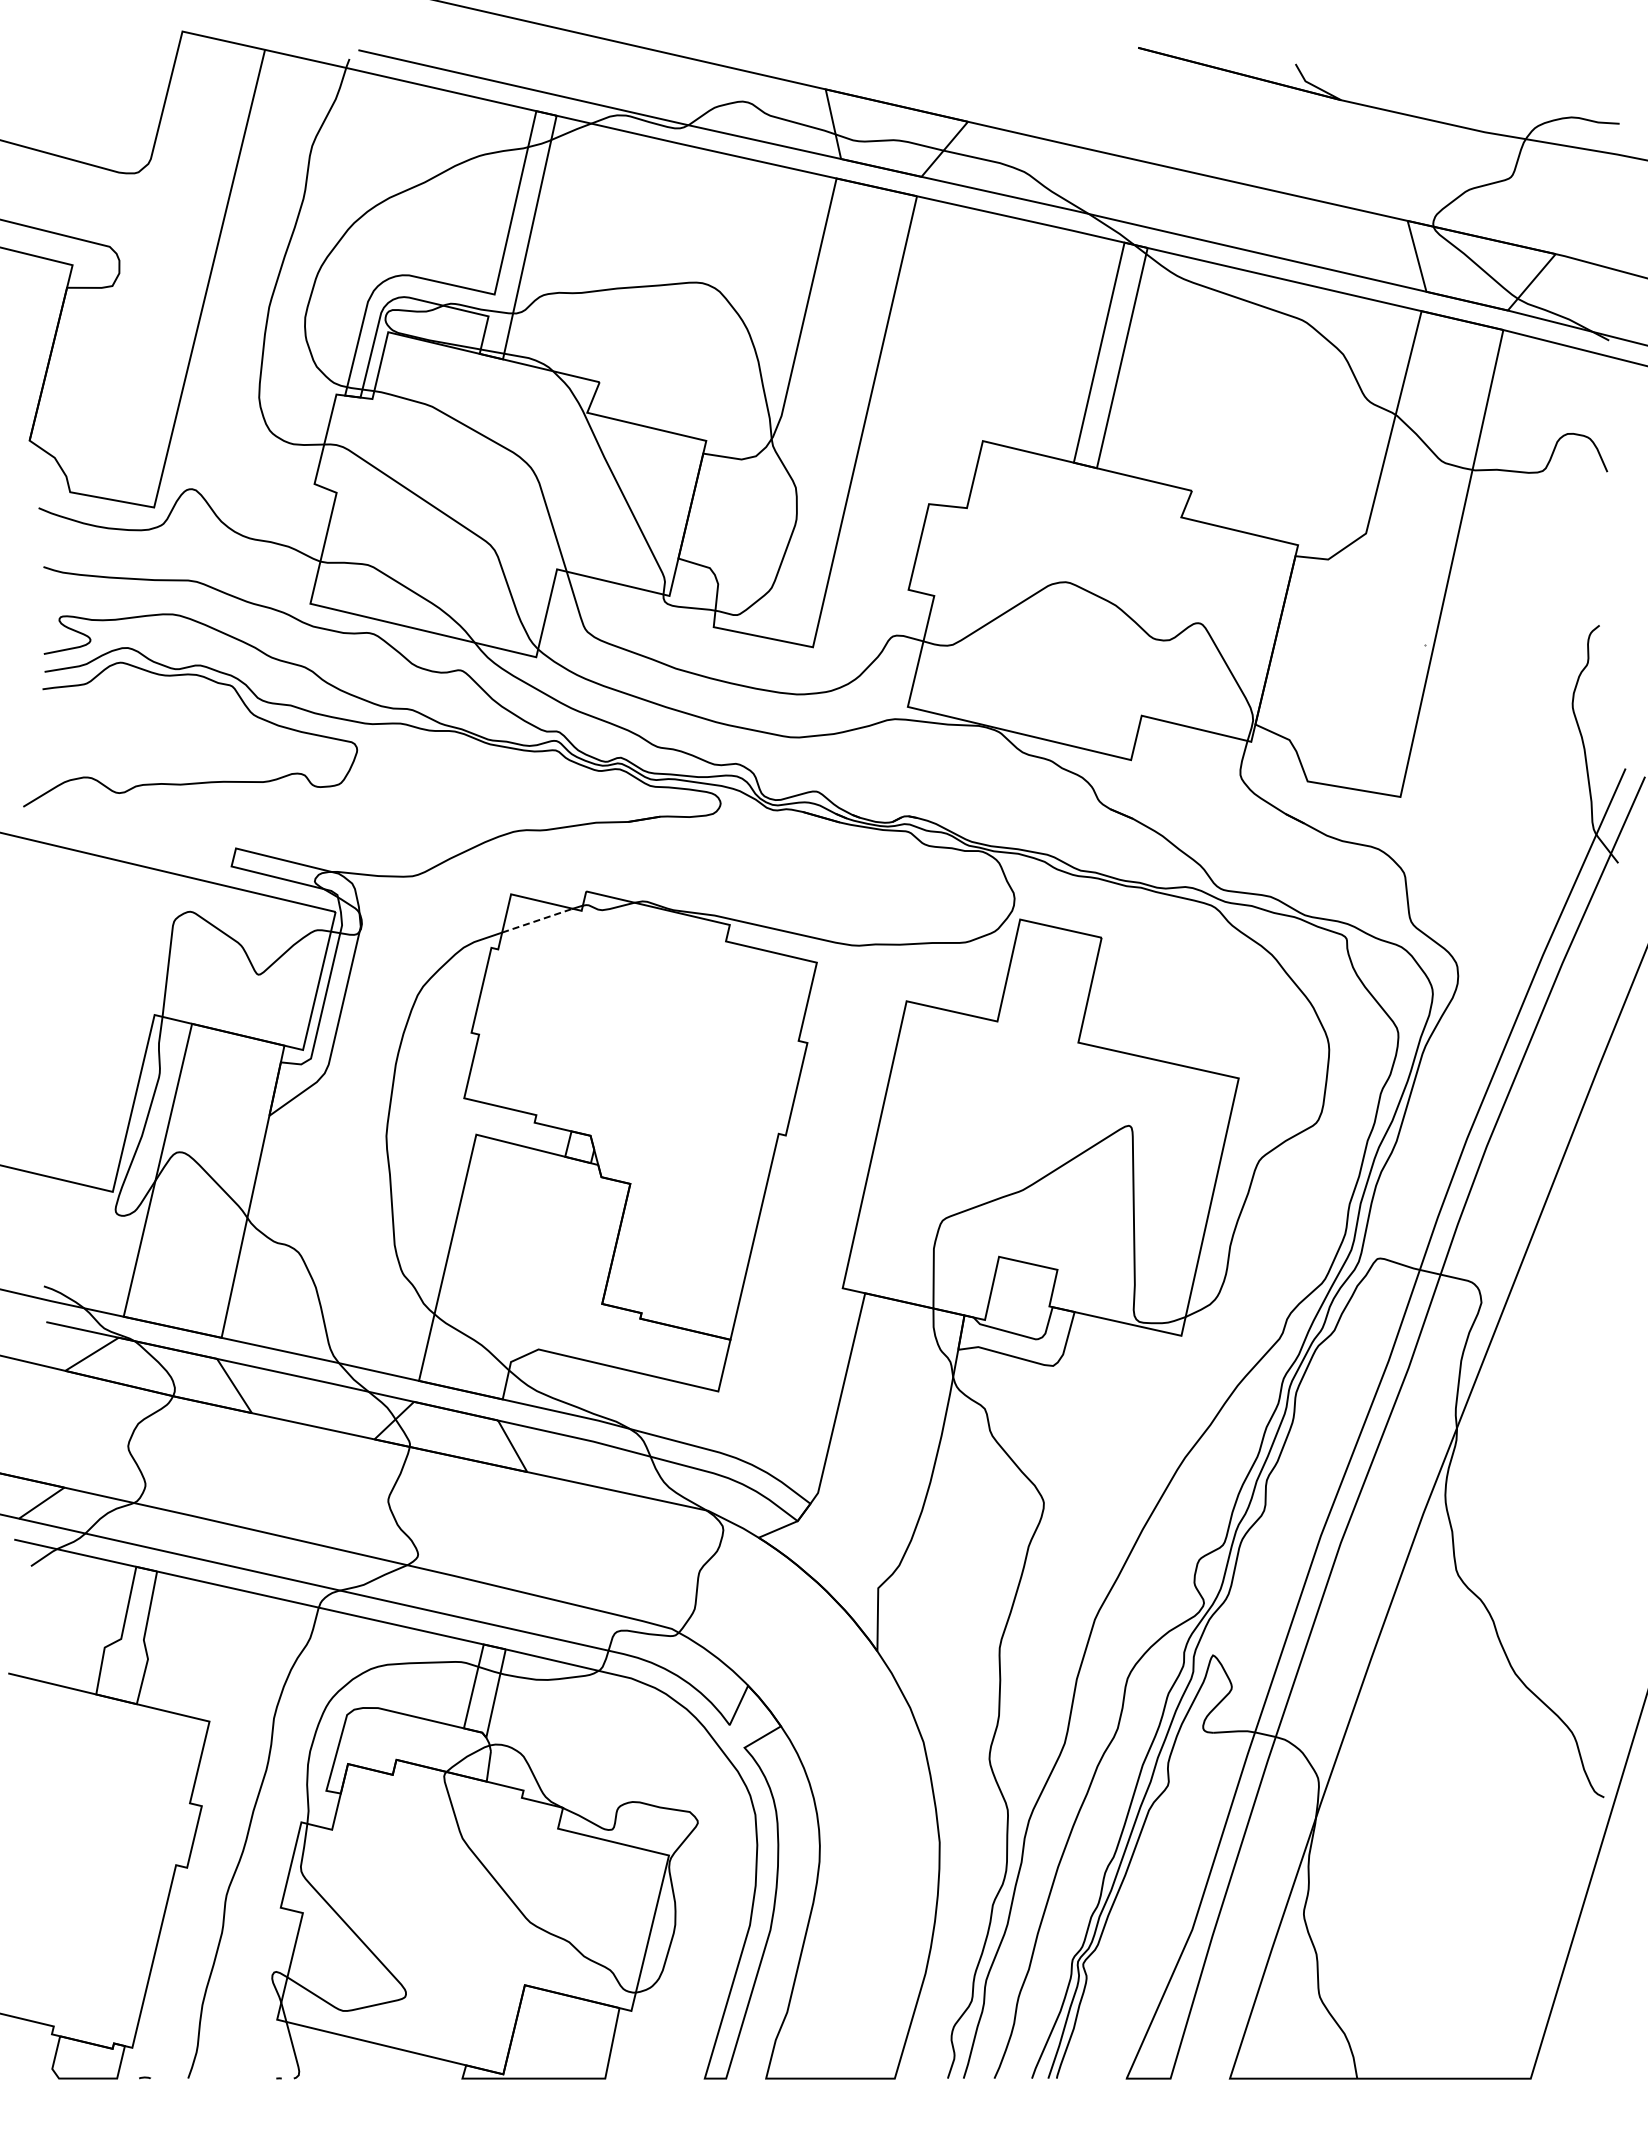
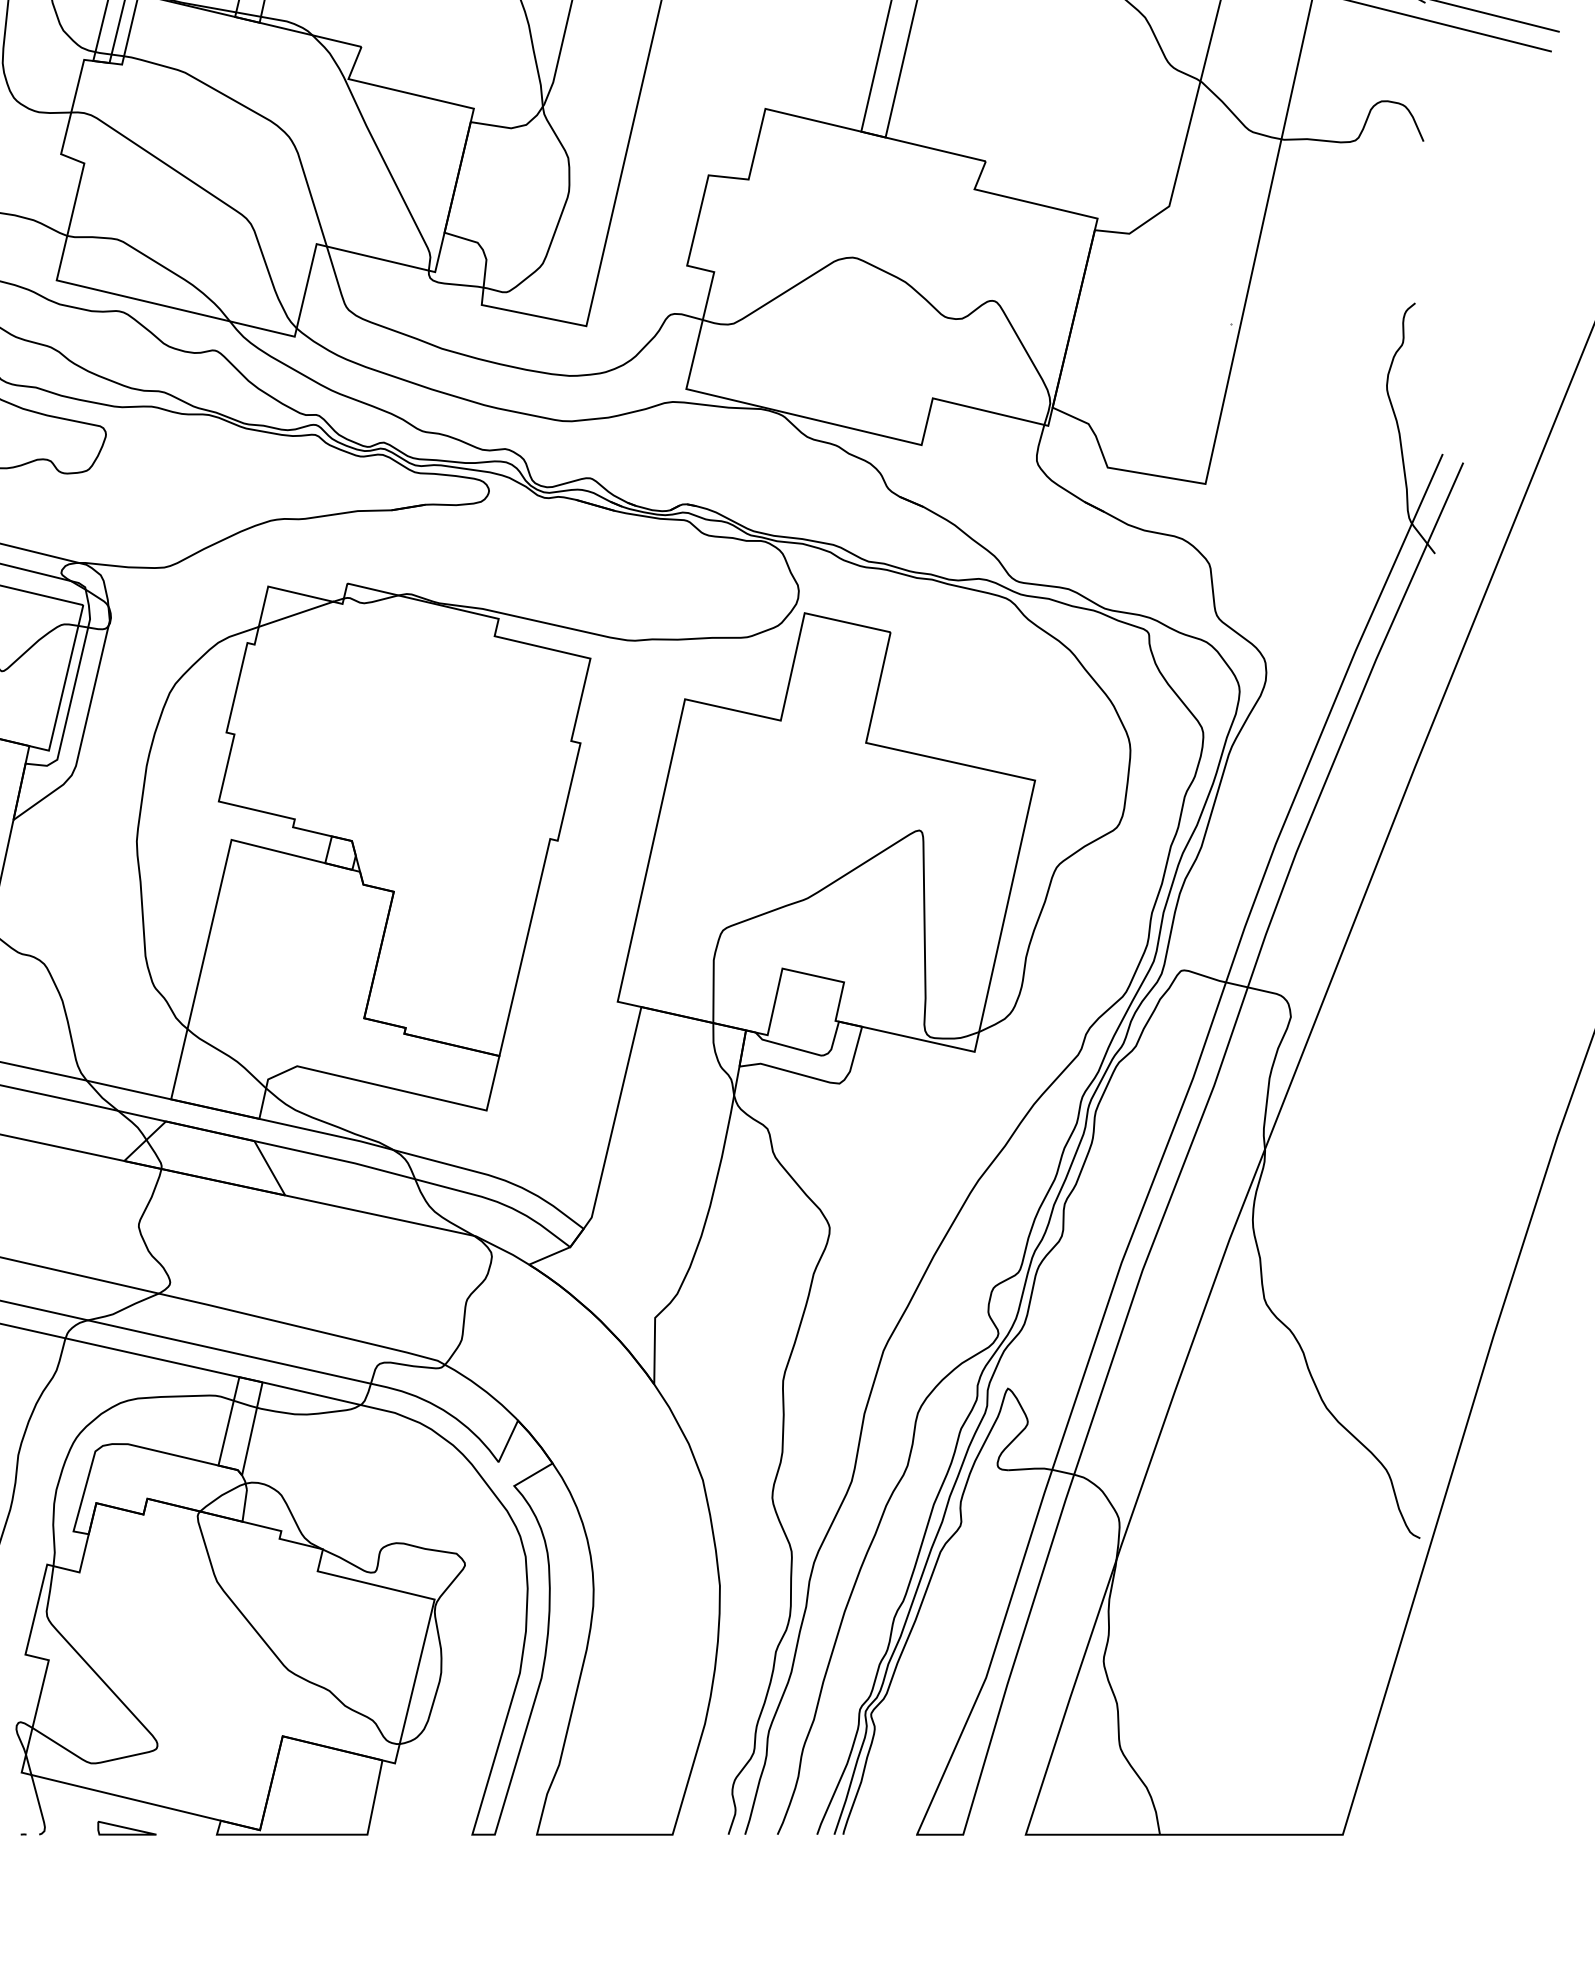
line: (537, 920) -> (296, 614), dashed -> solid
part: (377, 2072) -> (127, 1828), added

